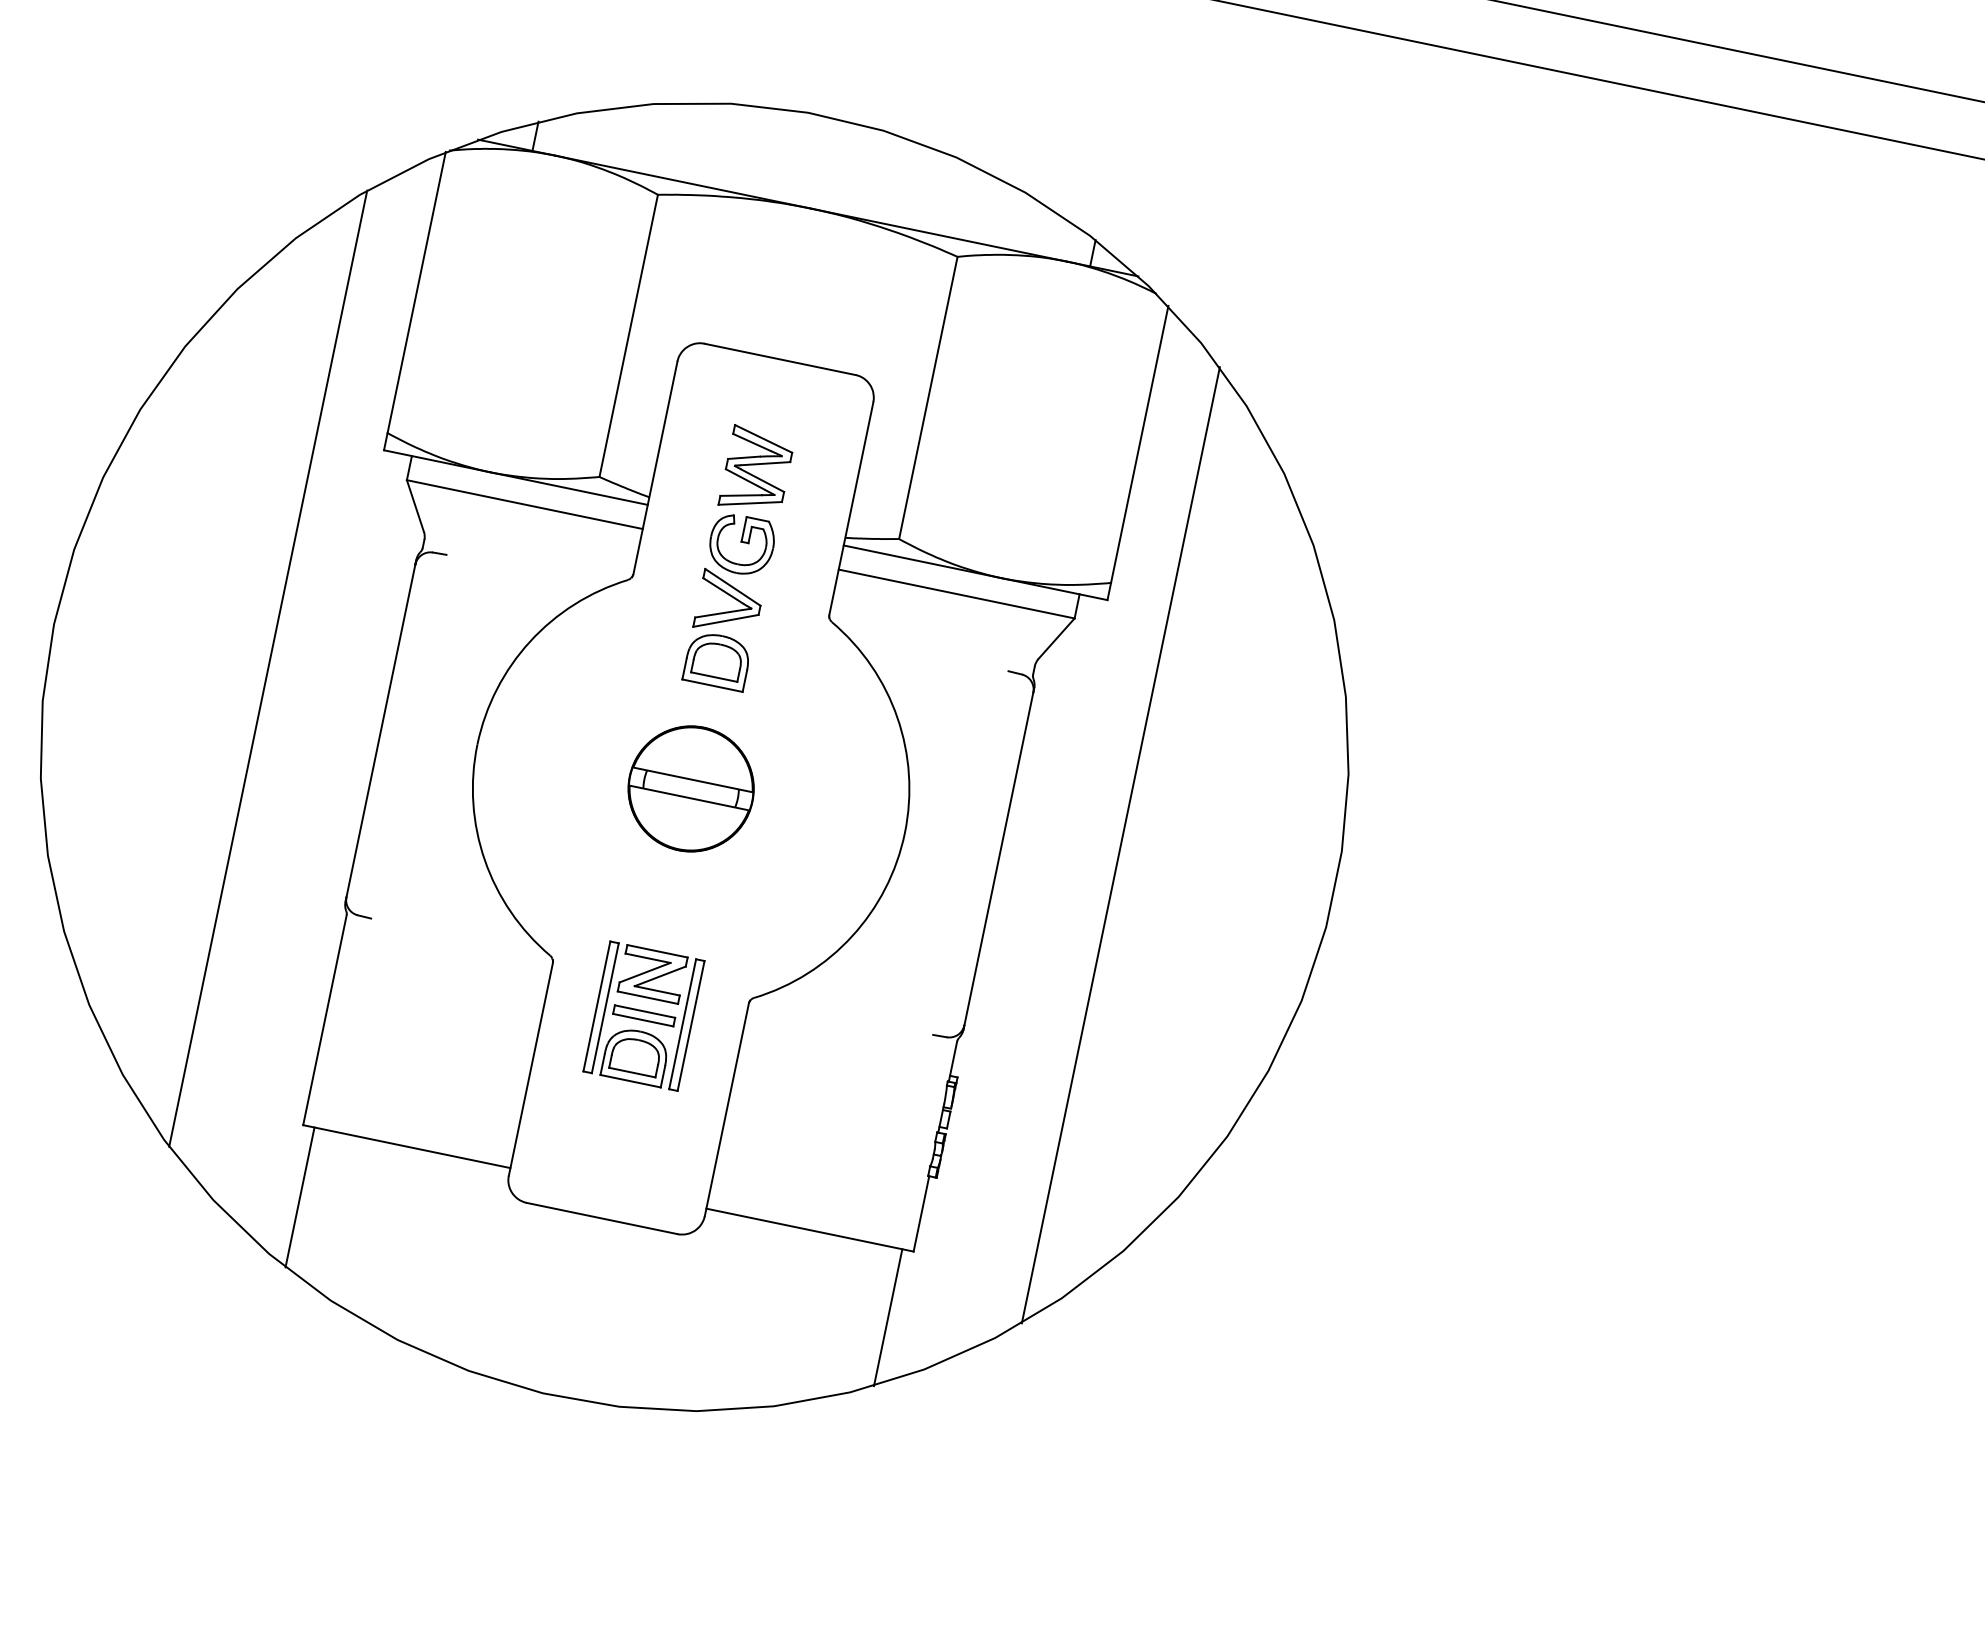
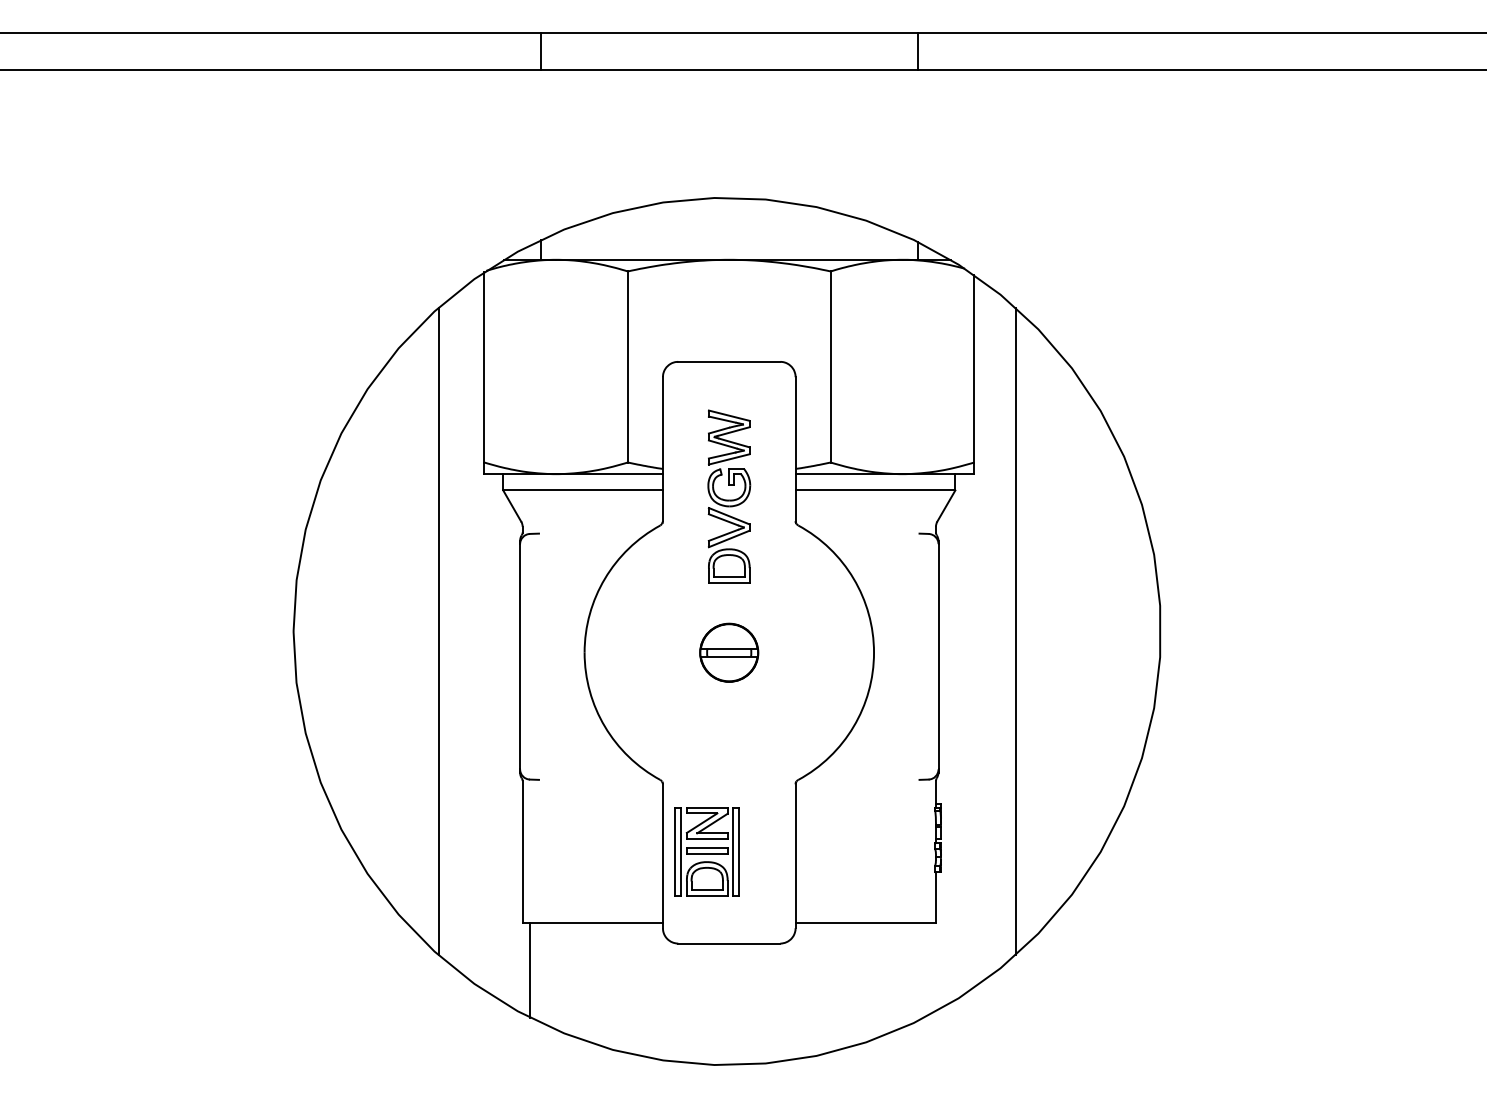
part: (690, 788) -> (728, 652), size x0.7
part: (642, 1015) -> (706, 851), moved
line: (888, 1317) -> (928, 969), removed

